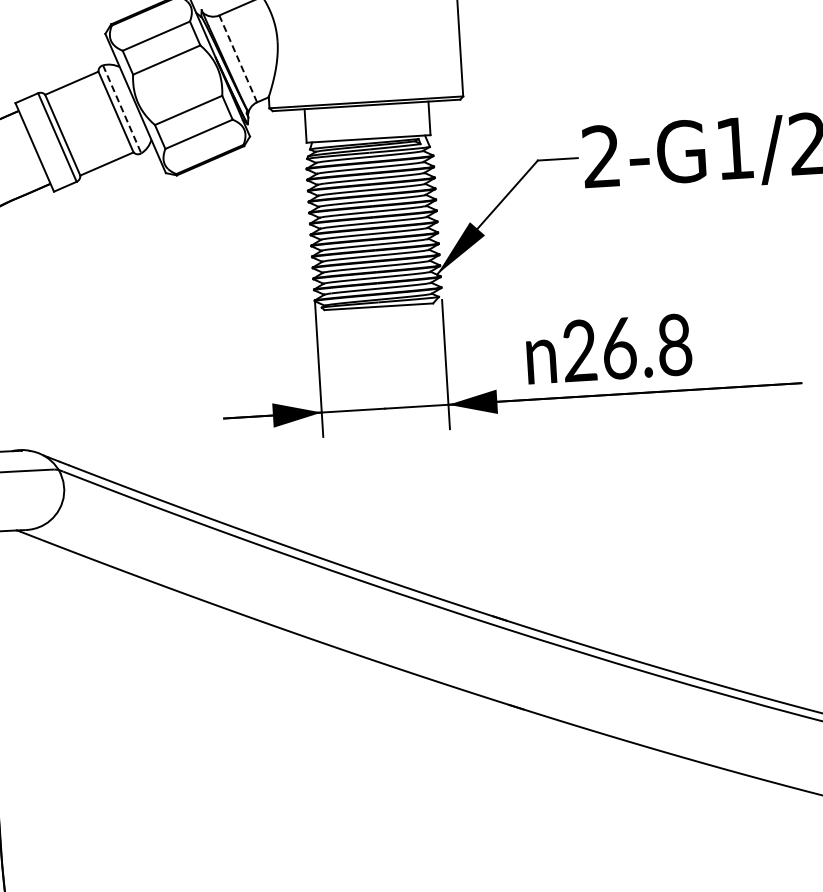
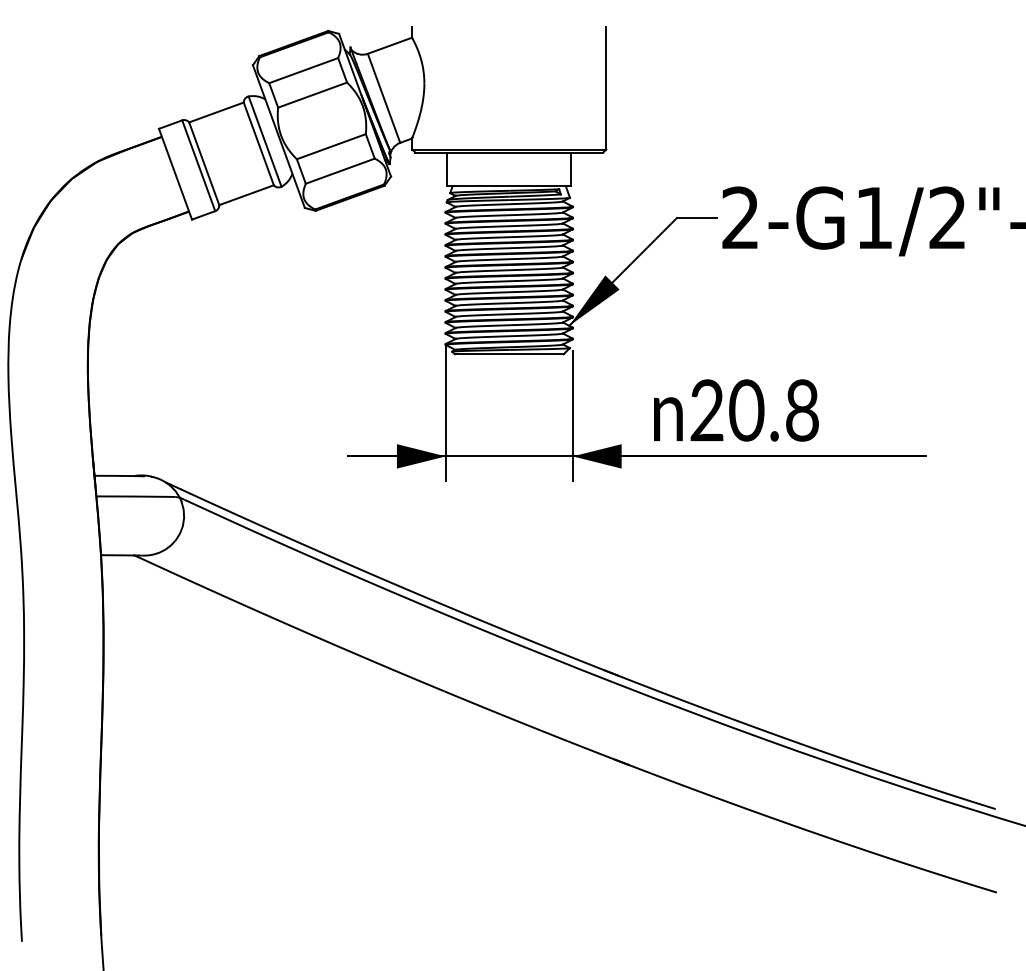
line: (237, 58) -> (383, 97), dashed -> solid
line: (122, 110) -> (265, 142), dashed -> solid
text: (619, 348) -> (746, 410), 26.8 -> 20.8

